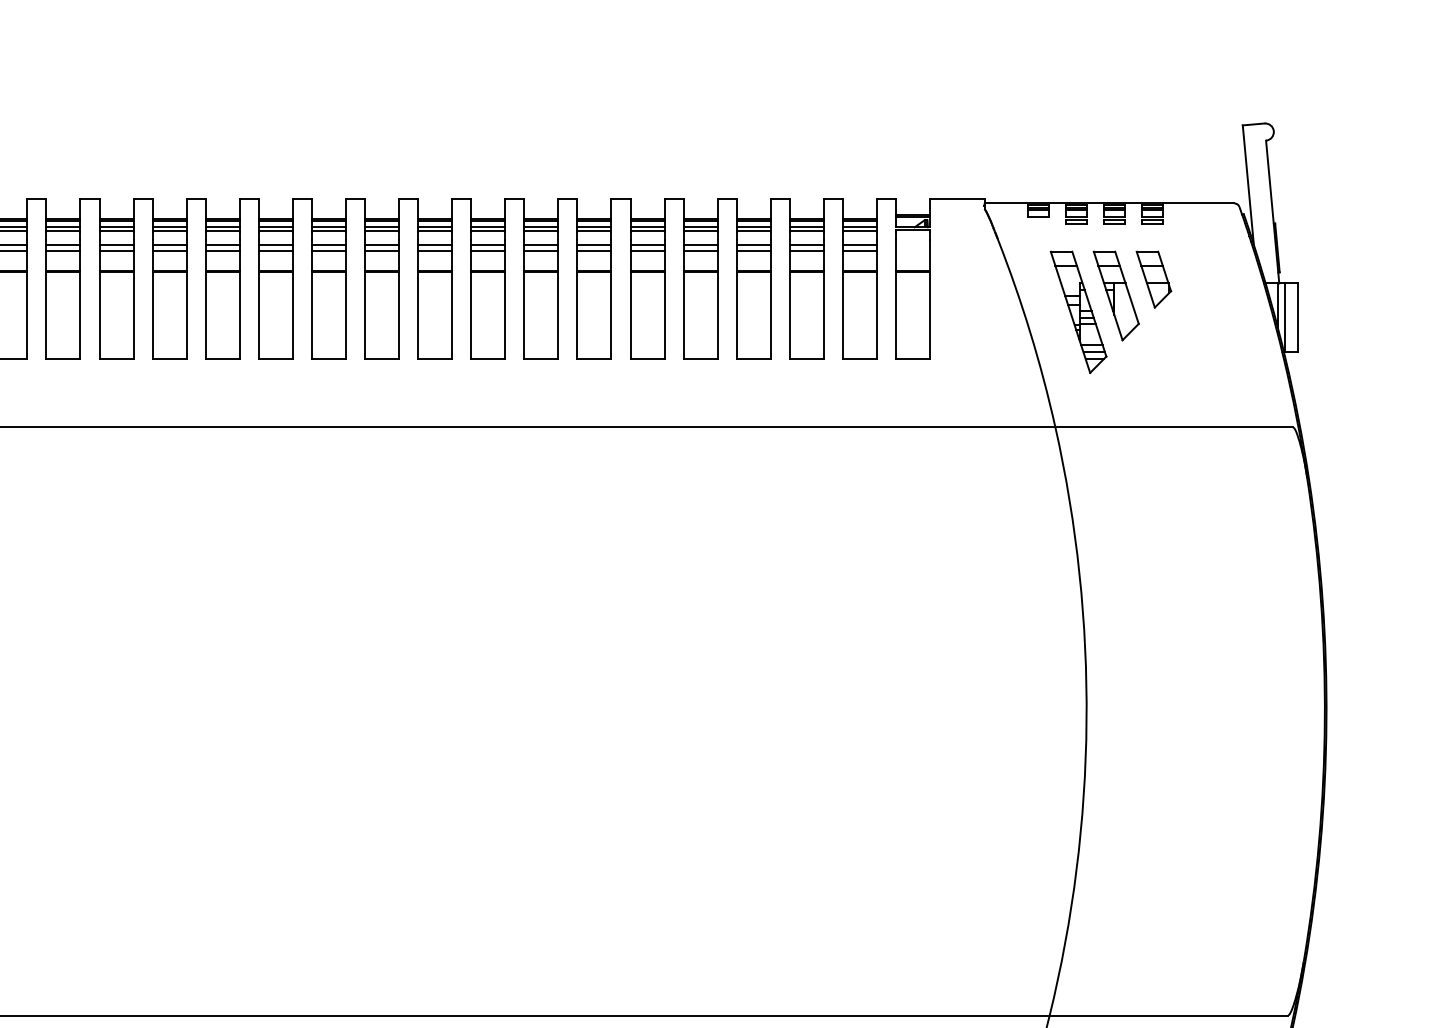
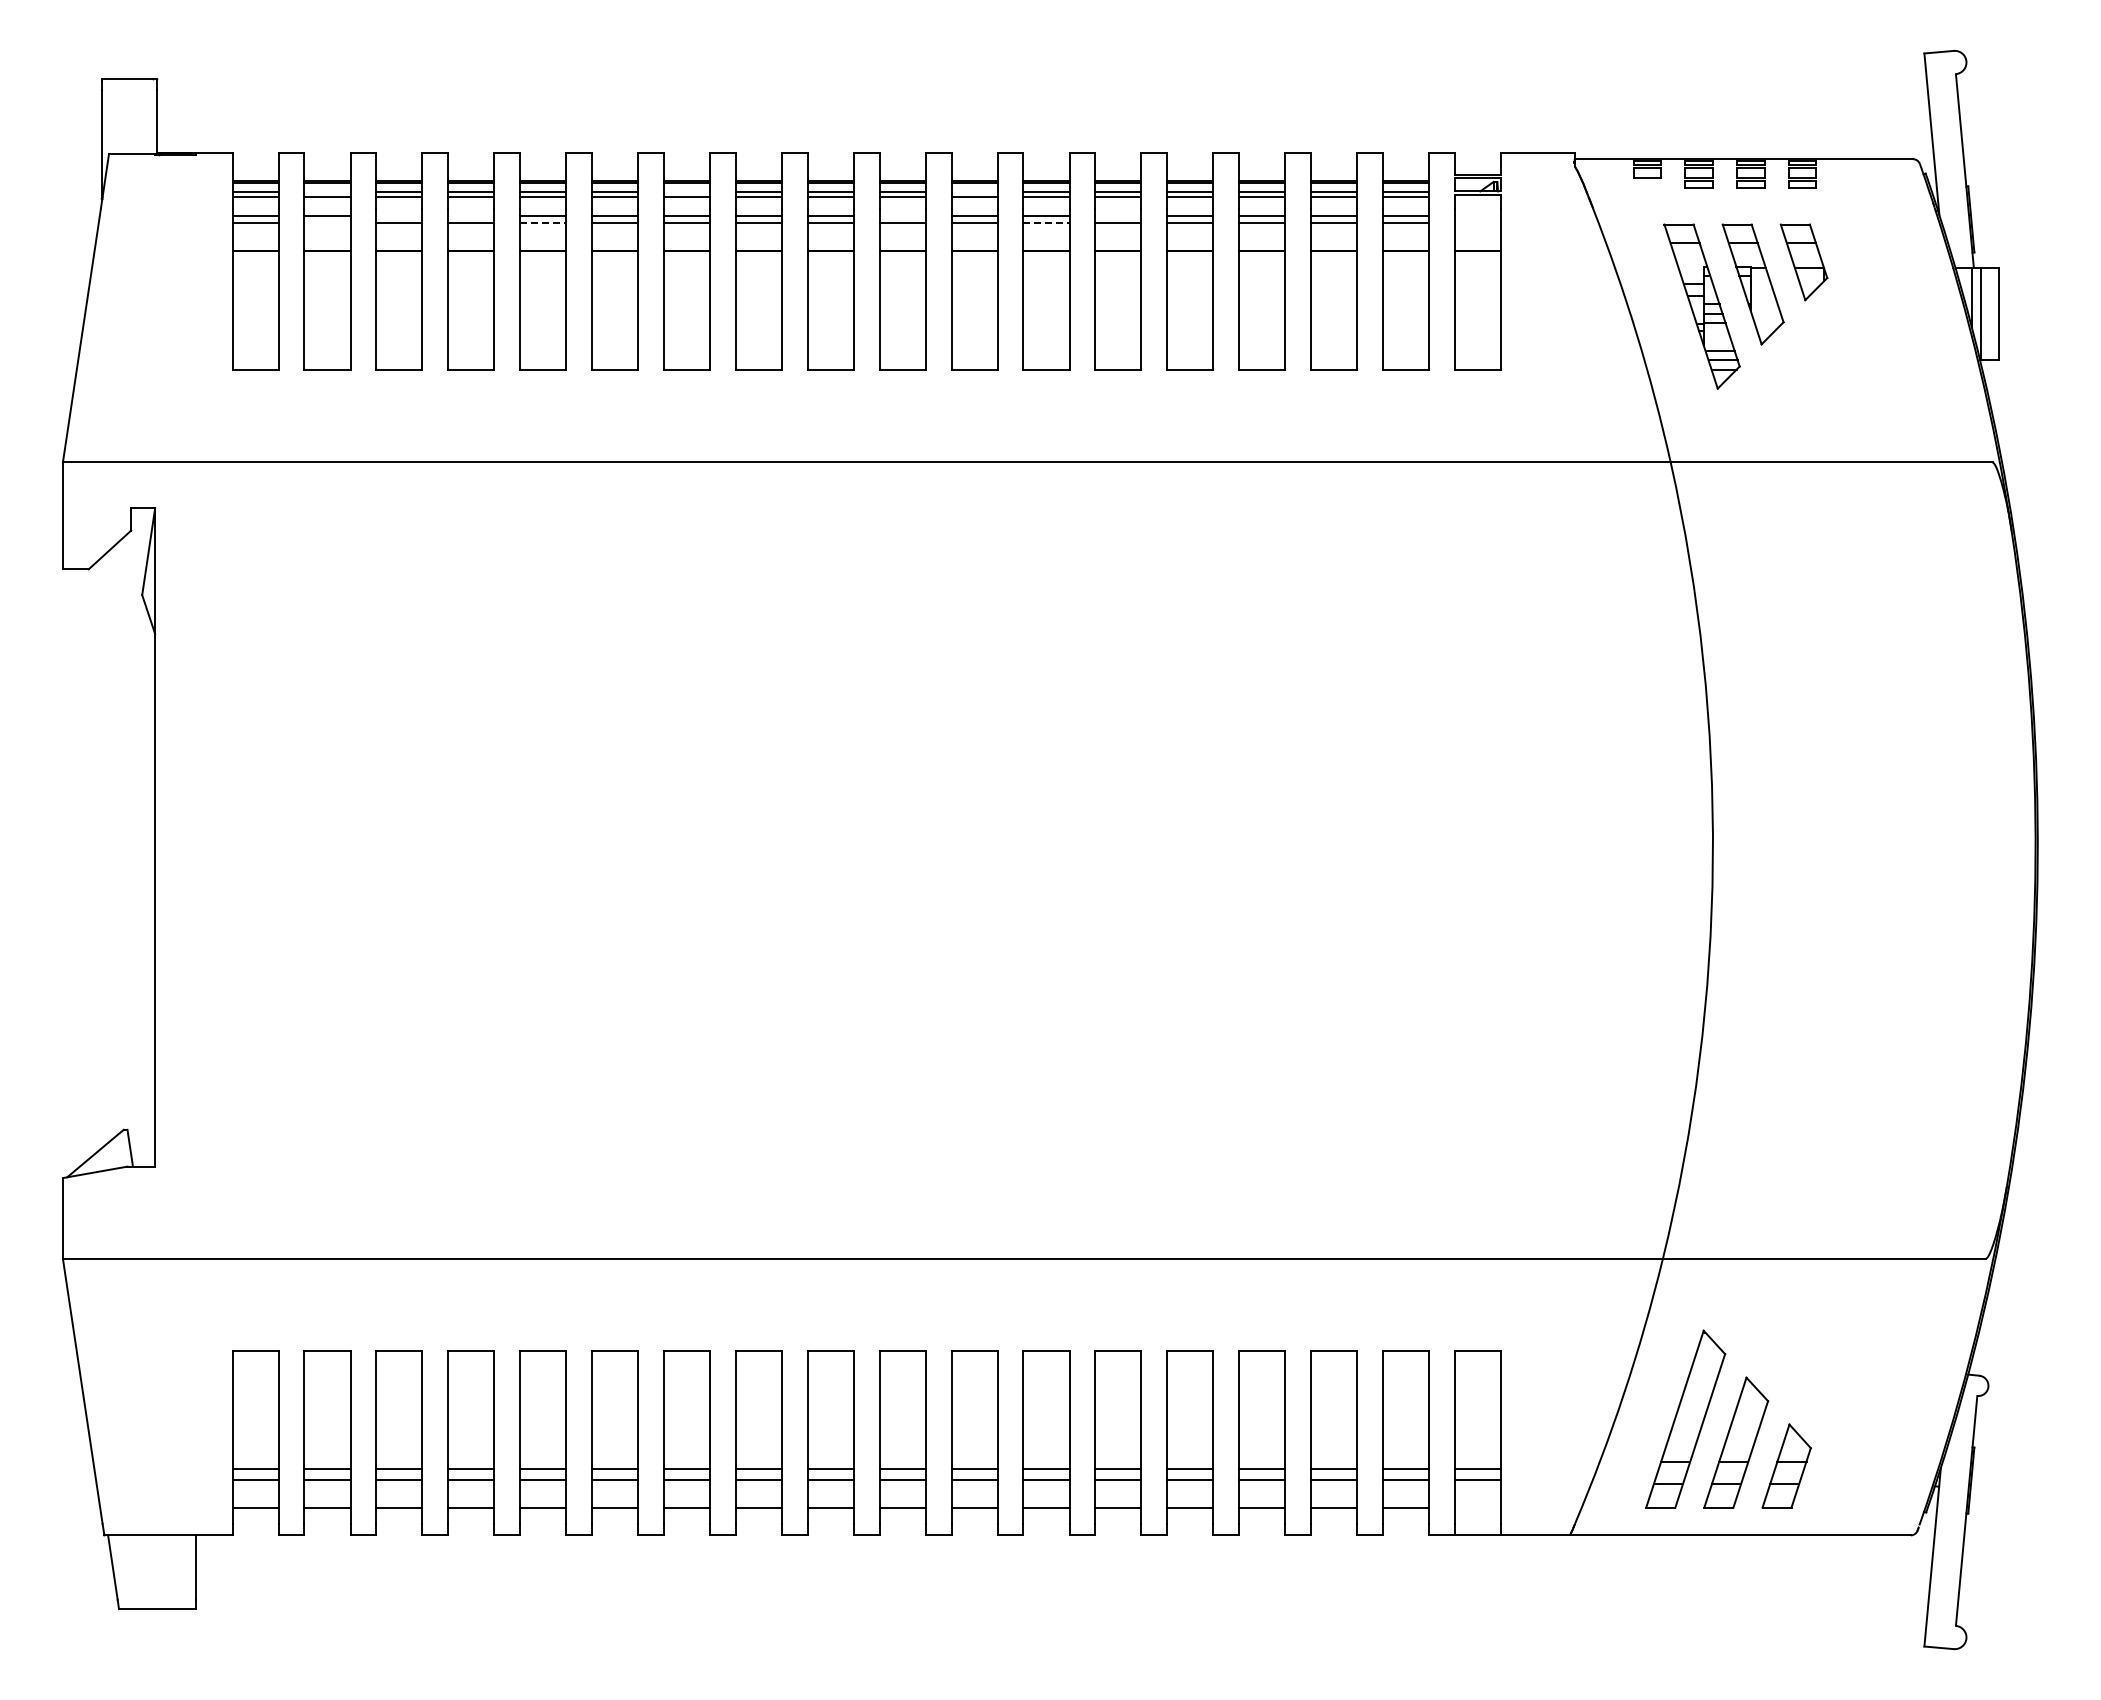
line: (63, 227) -> (327, 191), removed
line: (328, 227) -> (686, 191), removed
line: (541, 227) -> (974, 191), removed
line: (116, 245) -> (399, 215), removed
line: (169, 245) -> (471, 215), removed
line: (488, 245) -> (902, 215), removed
line: (647, 245) -> (1118, 215), removed
line: (63, 250) -> (327, 223), removed
line: (222, 250) -> (543, 223), solid -> dashed
line: (594, 250) -> (1046, 223), solid -> dashed

